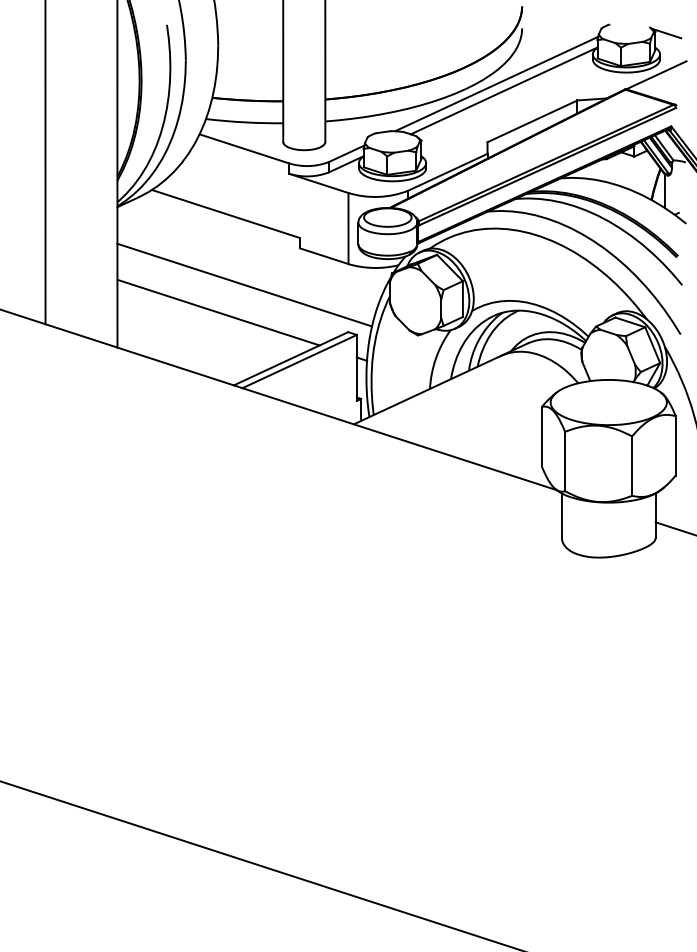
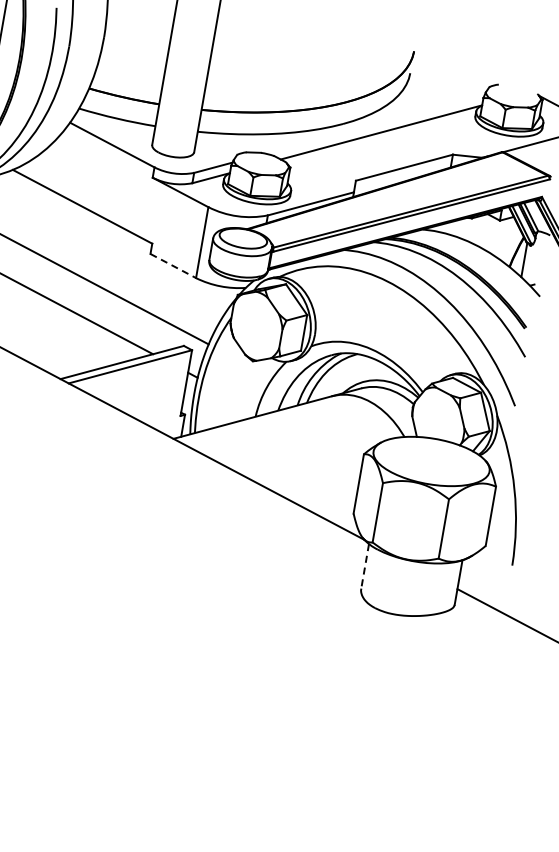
line: (496, 83) -> (375, 123), removed
line: (324, 256) -> (173, 266), solid -> dashed
line: (561, 516) -> (364, 566), solid -> dashed

